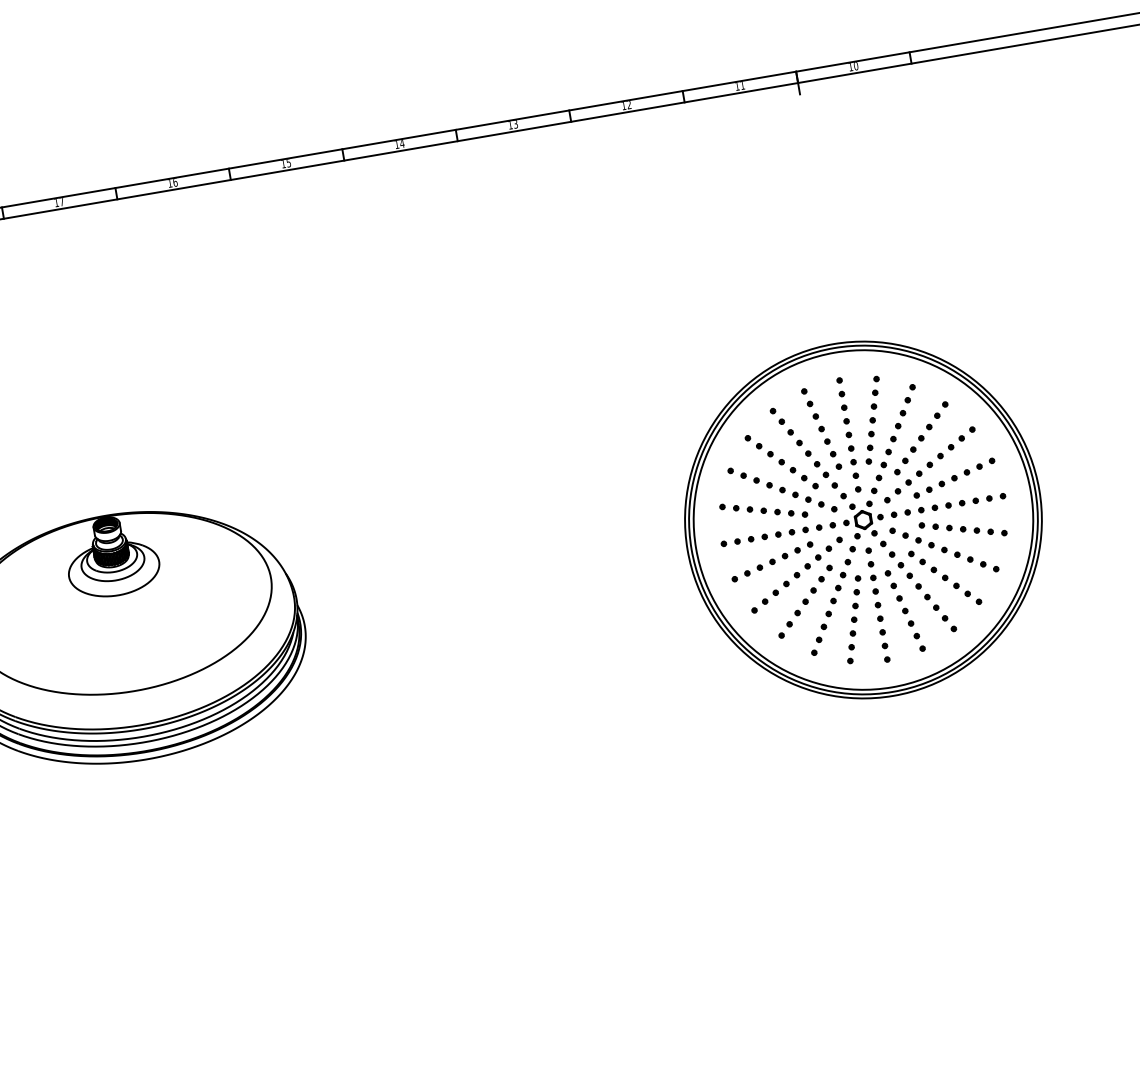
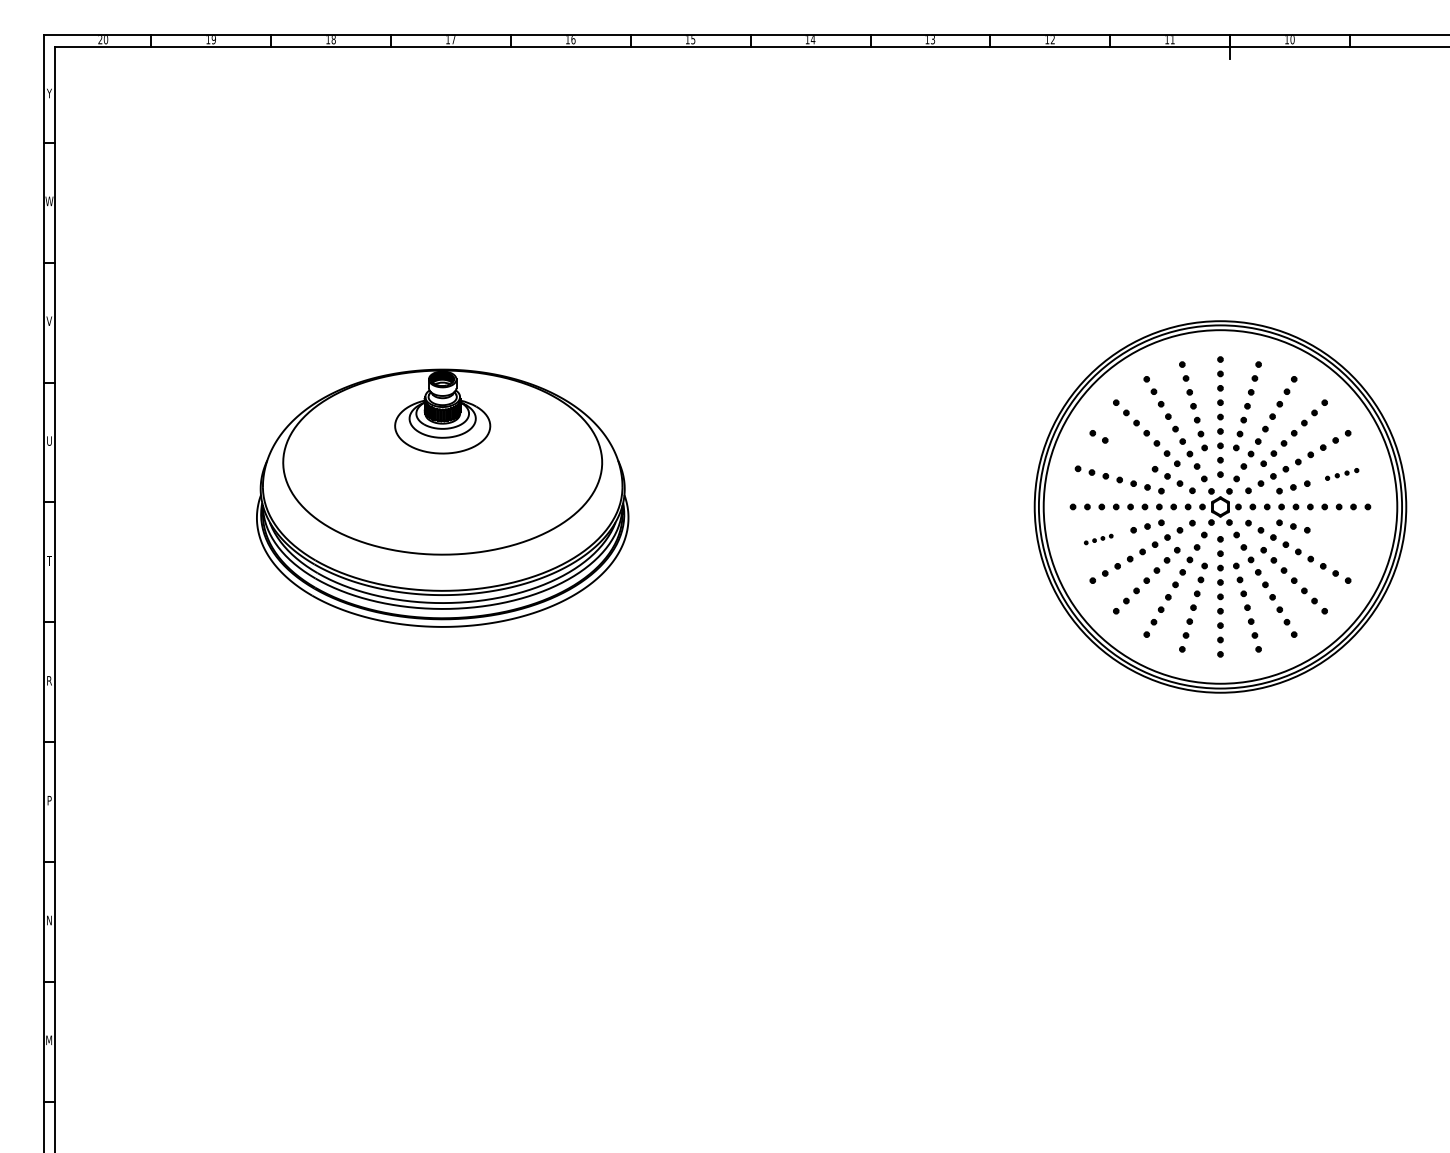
part: (973, 469) -> (1342, 474), size x0.7
part: (768, 485) -> (1129, 454), removed
part: (984, 531) -> (1342, 539), removed
part: (753, 570) -> (1098, 539), size x0.6

